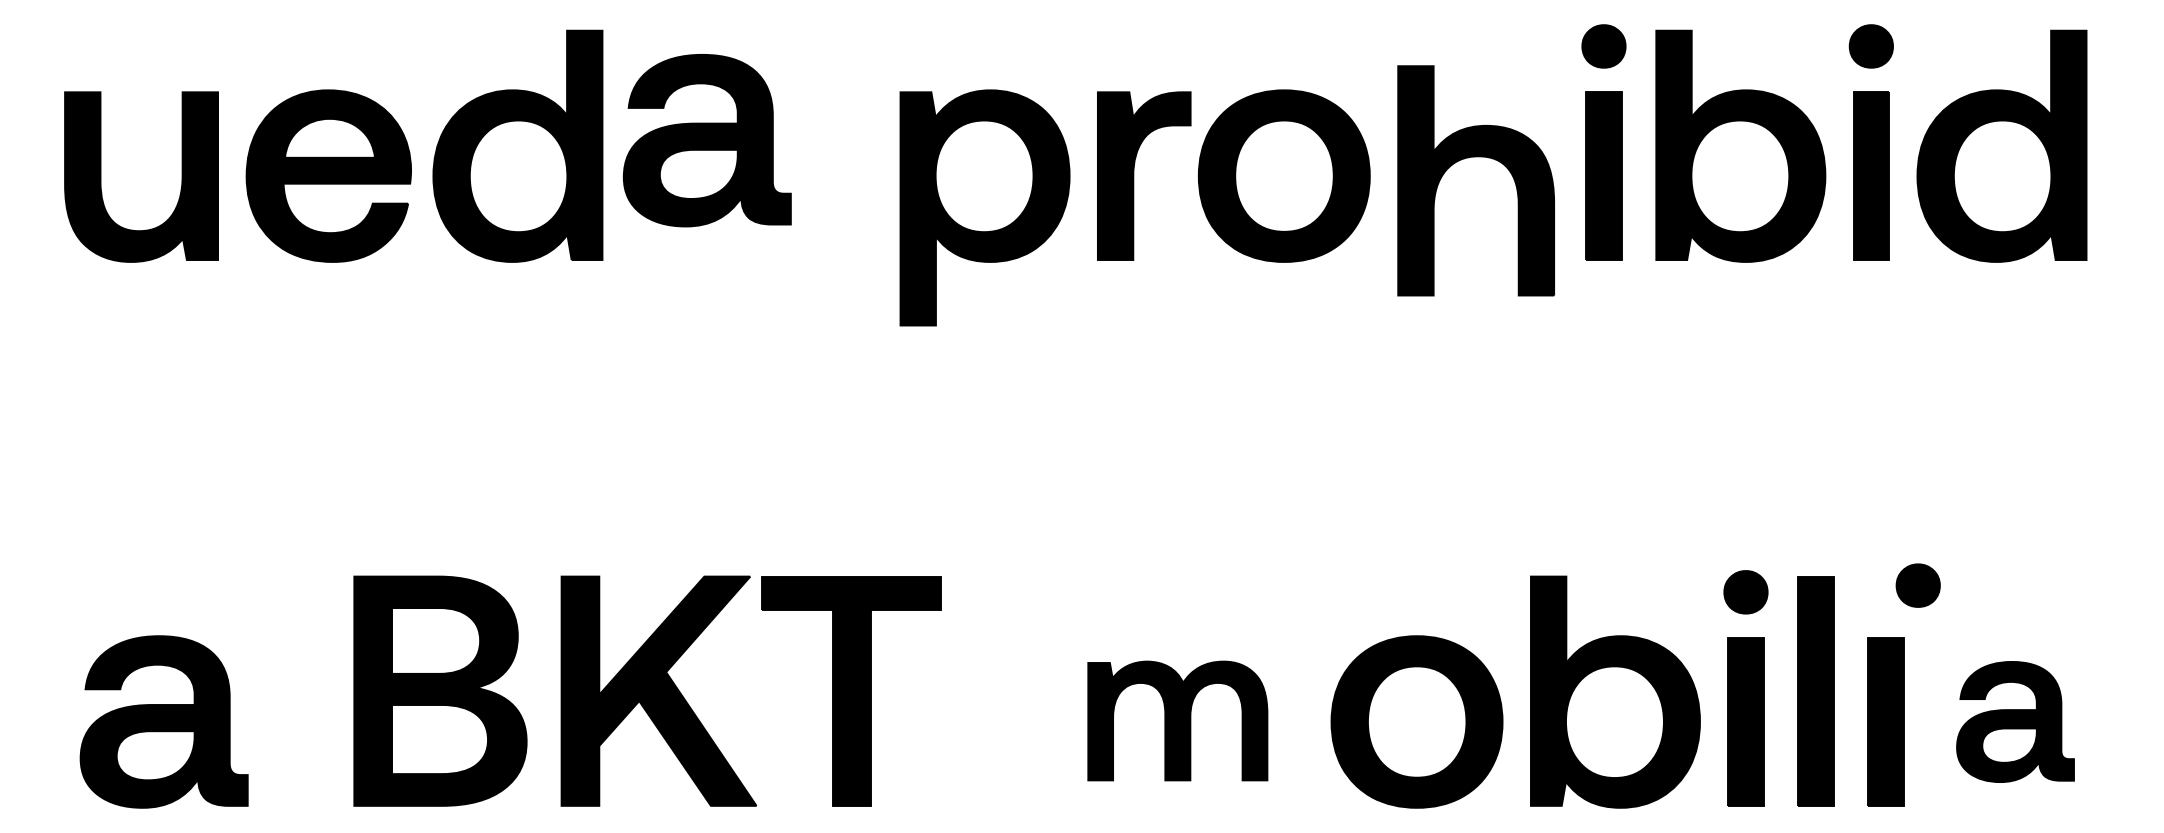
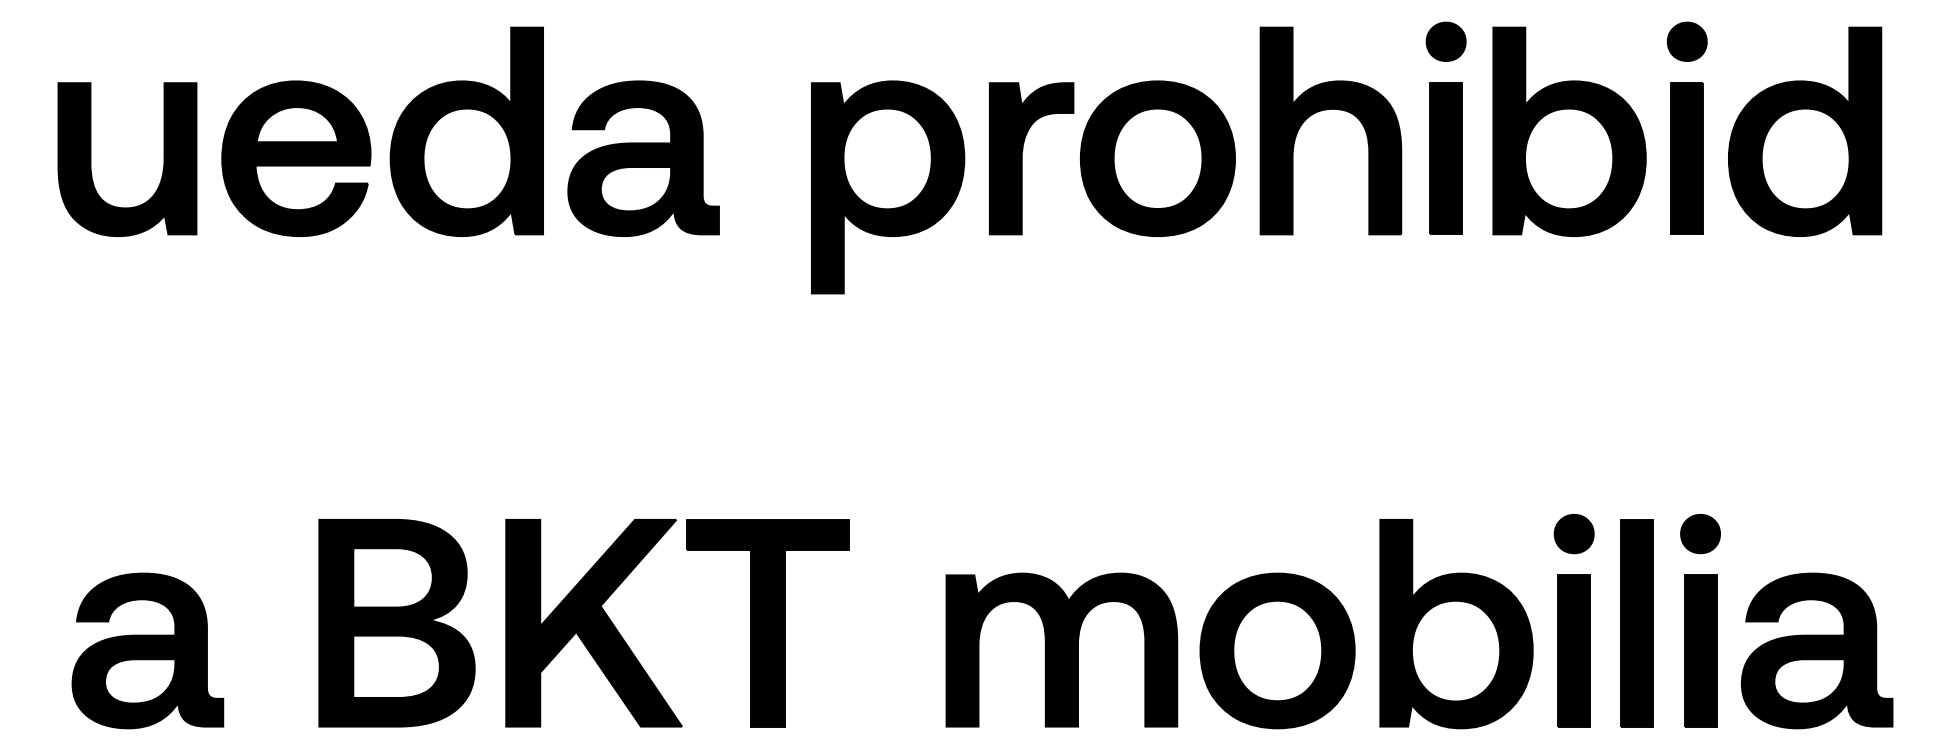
part: (707, 140) -> (643, 158), moved
part: (1472, 158) -> (1327, 110), moved
part: (1918, 586) -> (1700, 534), moved
part: (1177, 720) -> (1061, 649), size x1.43
part: (2015, 721) -> (1817, 650), size x1.43

